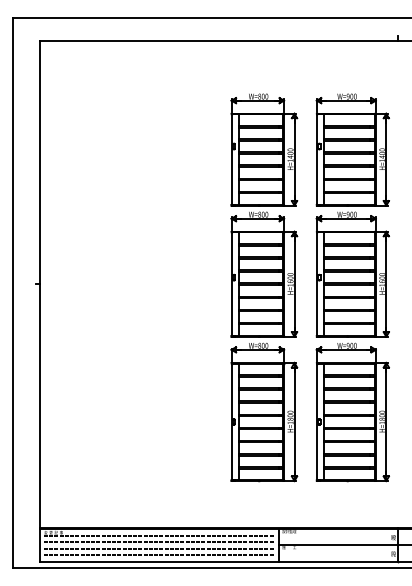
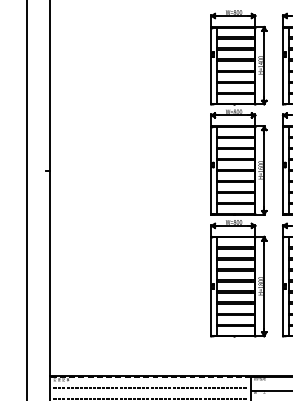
line: (158, 529) -> (149, 377), solid -> dashed
line: (159, 535) -> (150, 382), removed
line: (159, 548) -> (150, 393), removed

